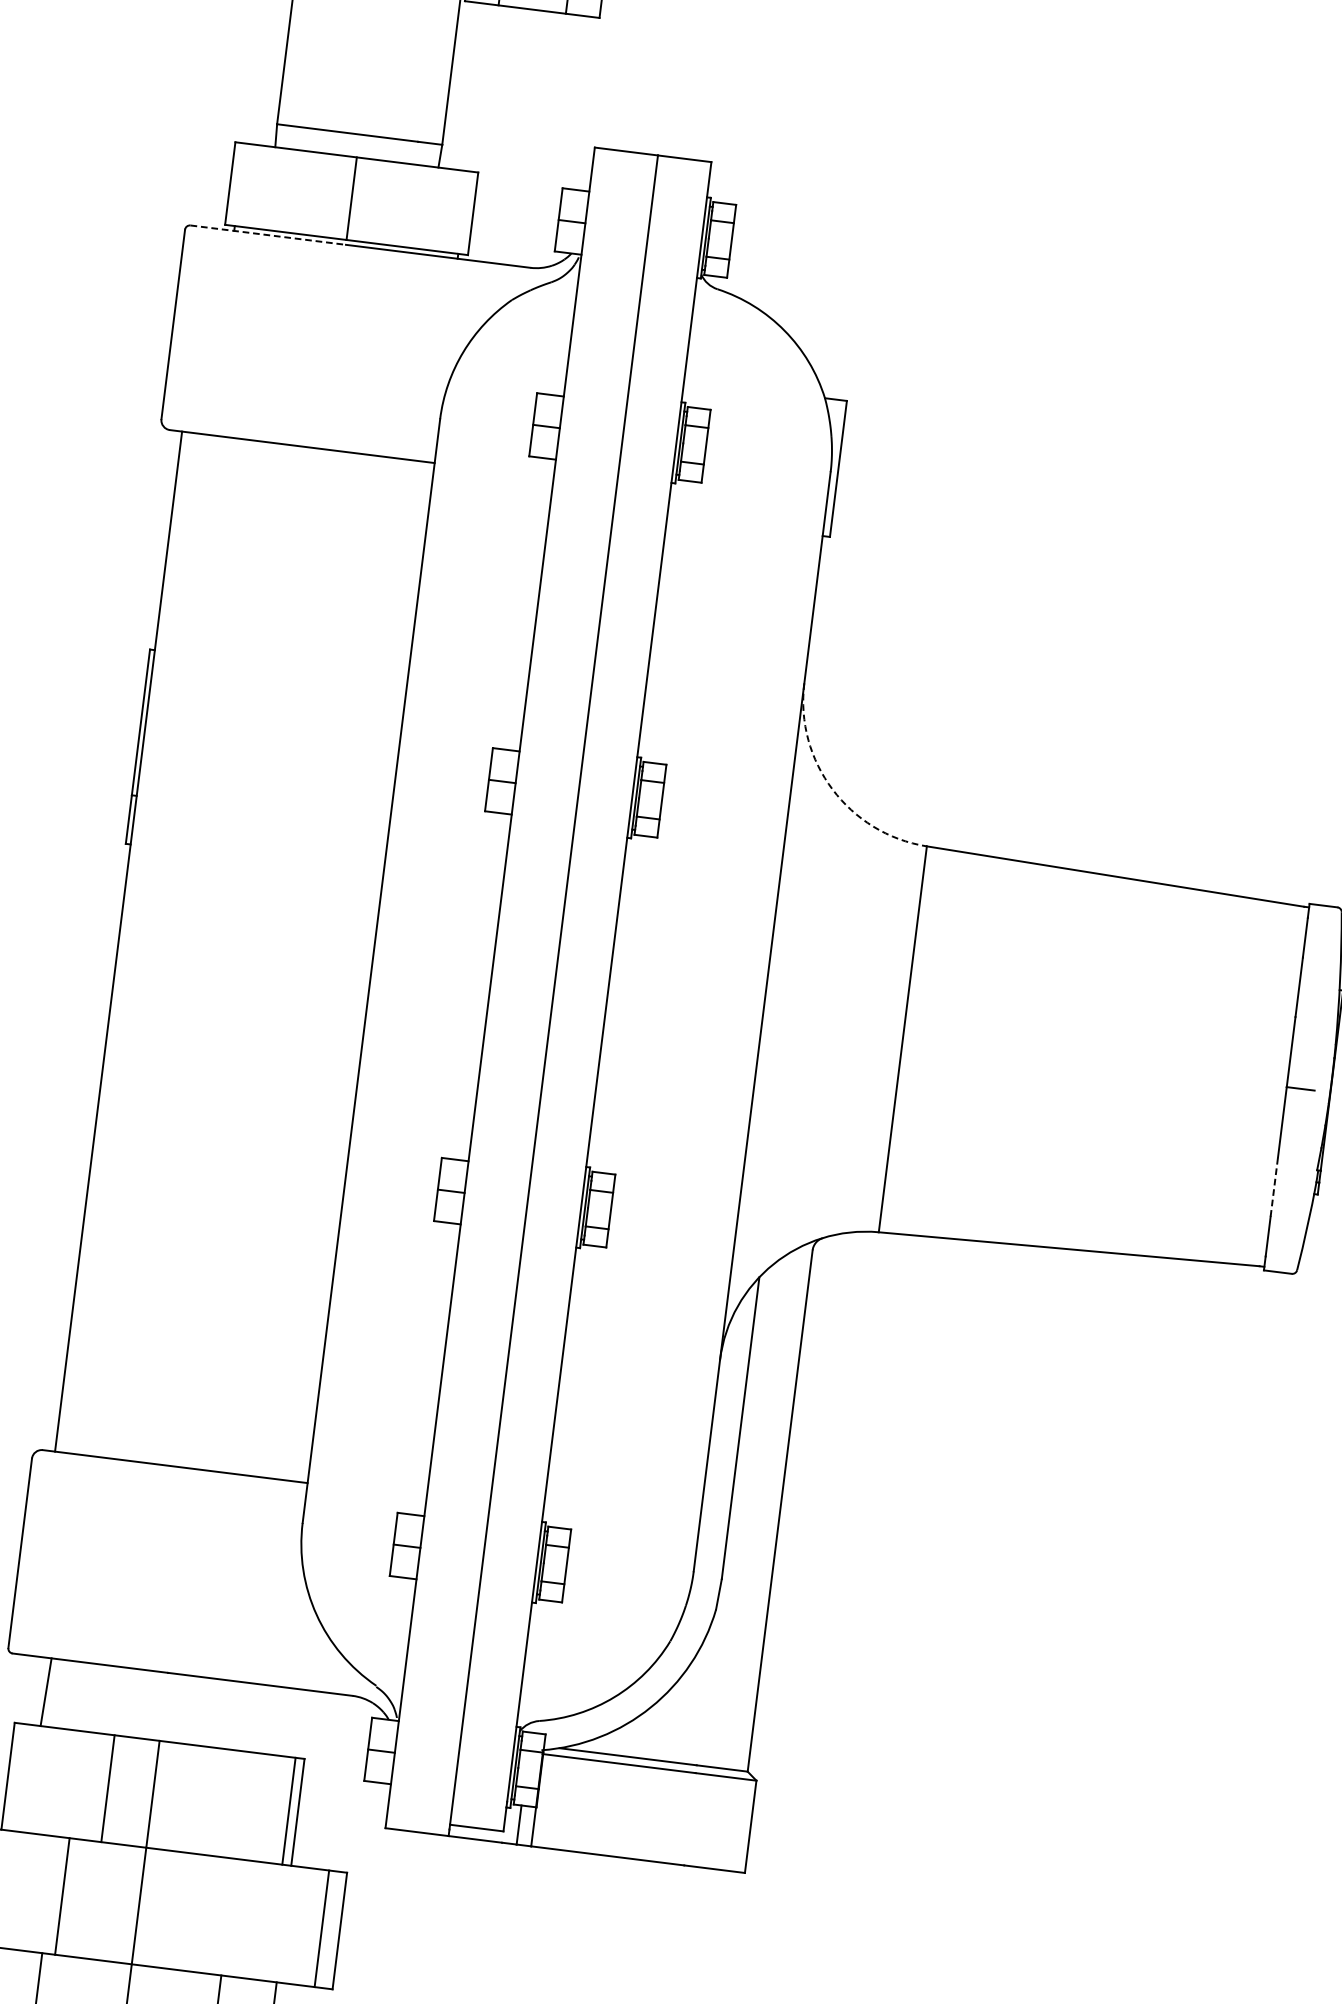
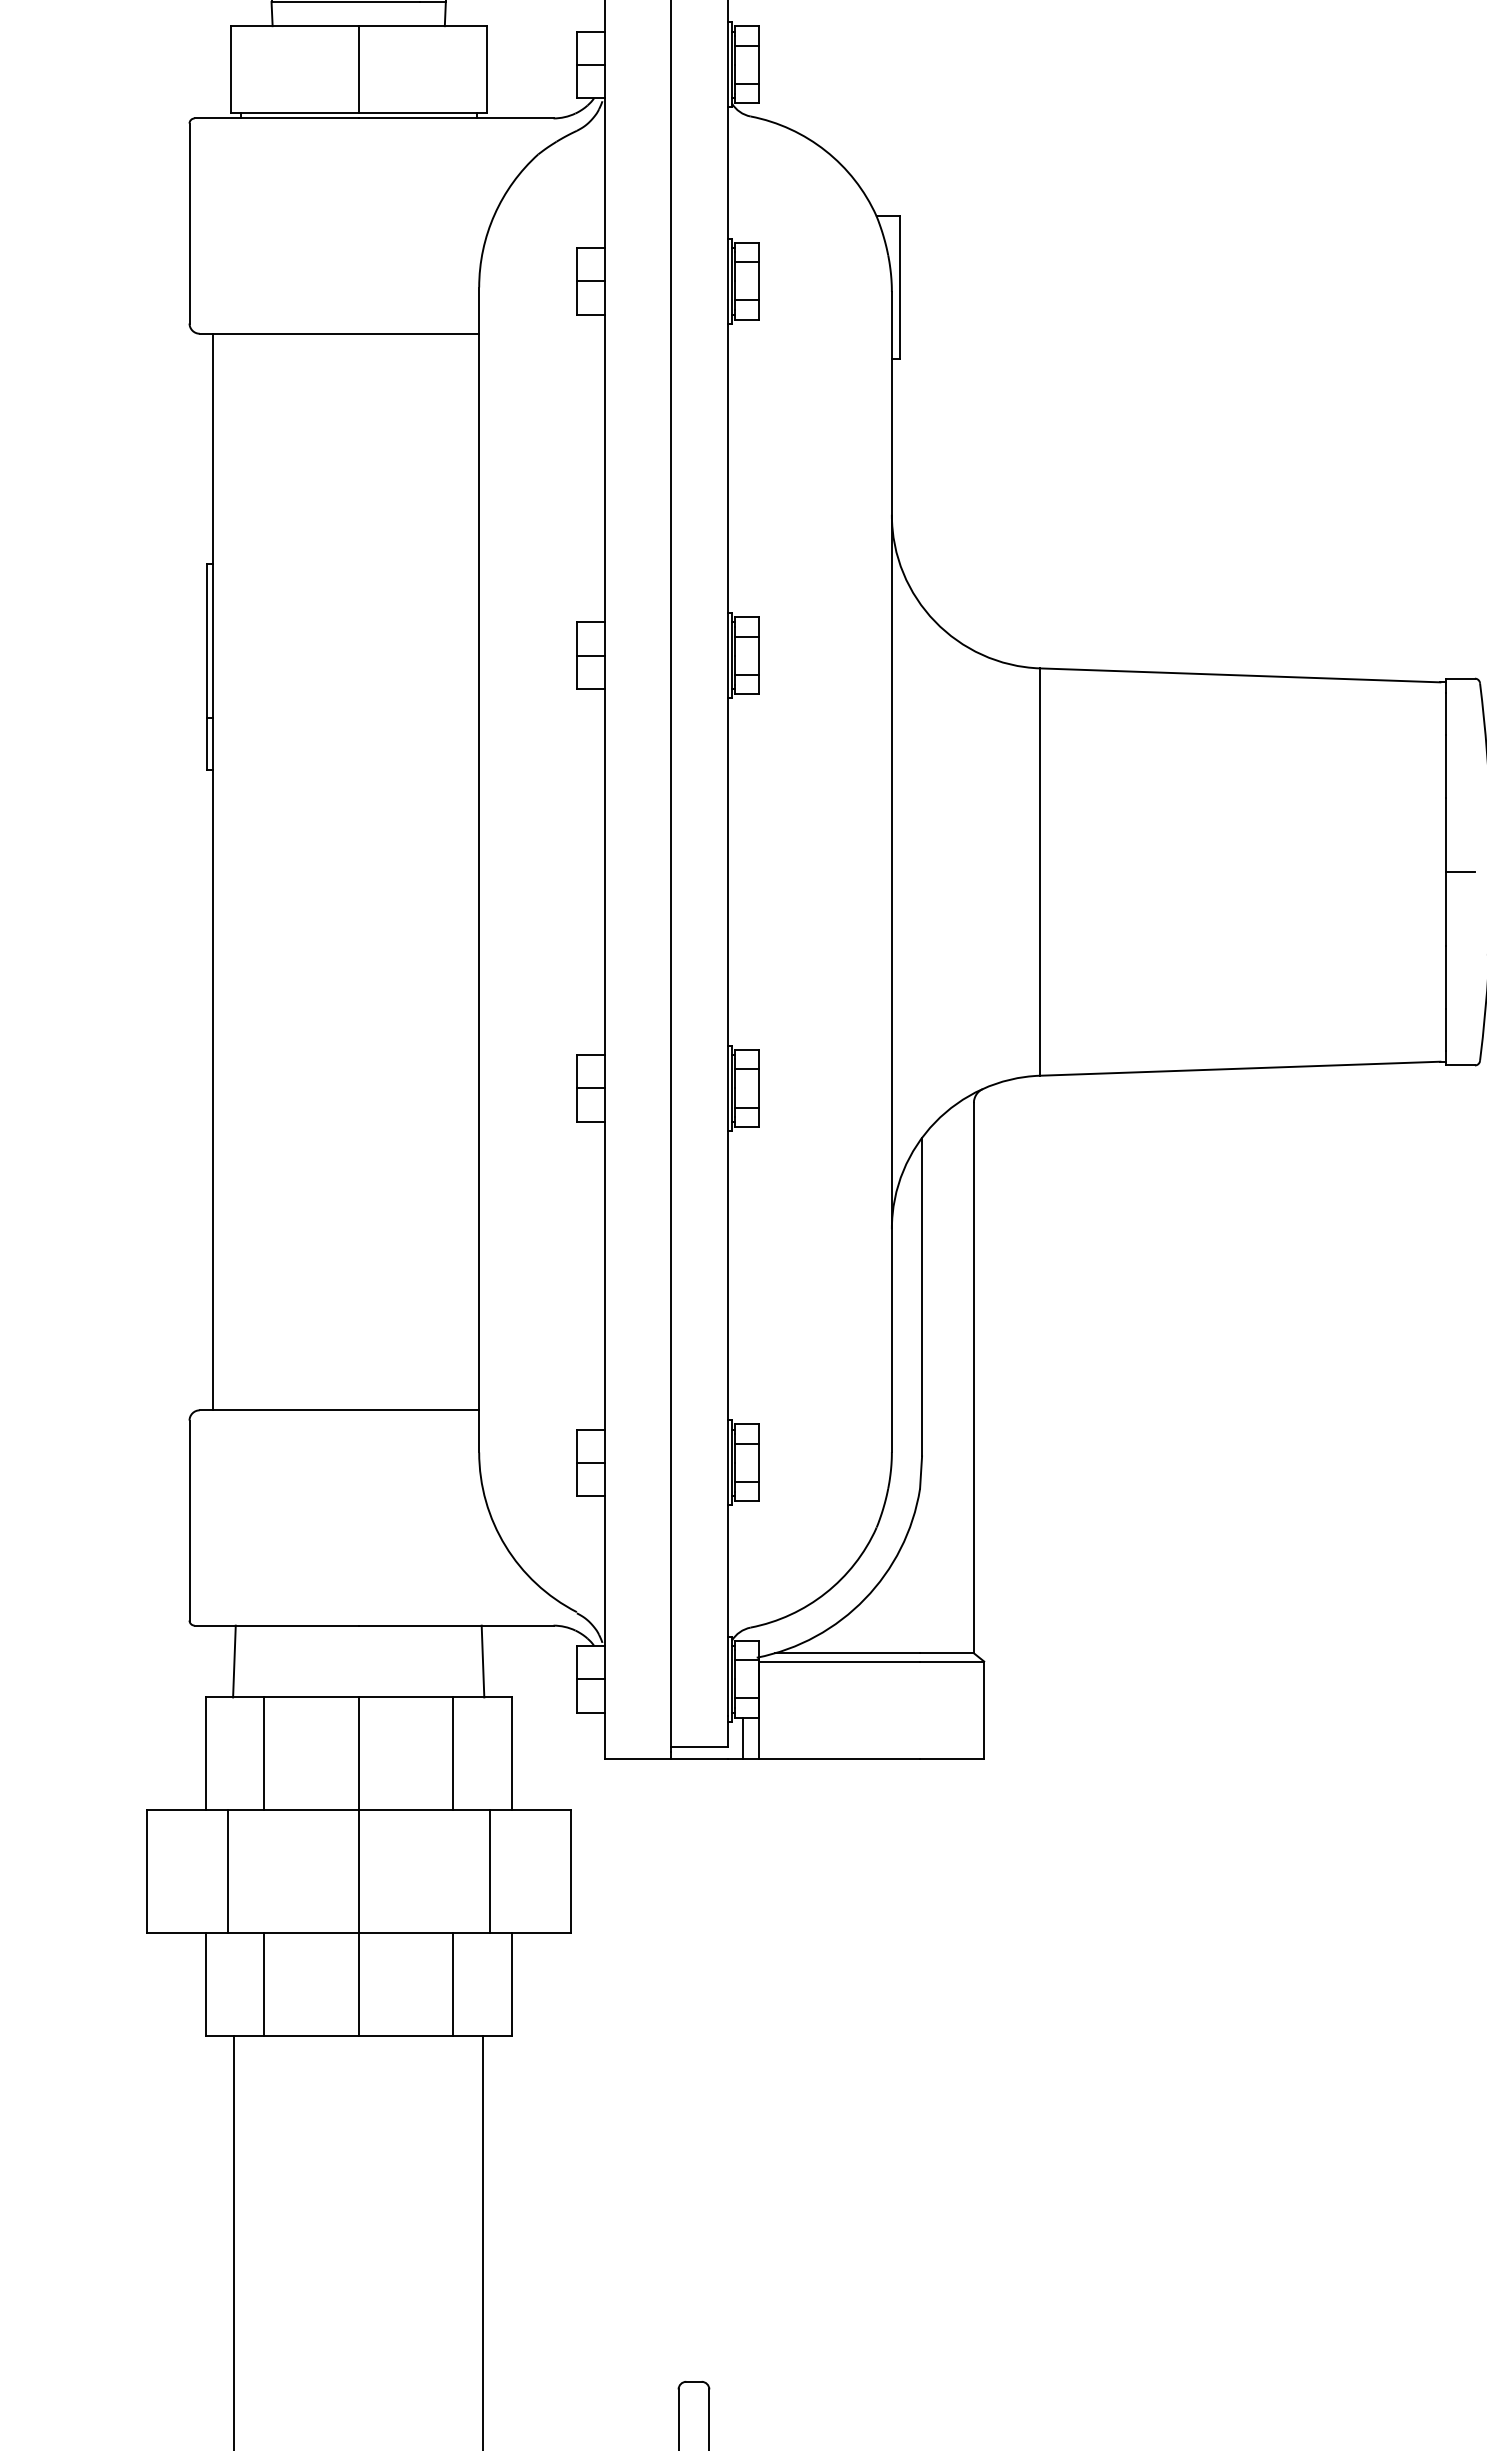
line: (269, 235) -> (277, 118), dashed -> solid
arc: (833, 789) -> (935, 621), dashed -> solid
line: (1274, 1186) -> (1445, 976), dashed -> solid
line: (281, 1721) -> (482, 1661), added
line: (108, 1788) -> (264, 1753), moved
line: (289, 1810) -> (453, 1753), moved
line: (62, 1896) -> (227, 1871), moved
line: (321, 1928) -> (489, 1871), moved

